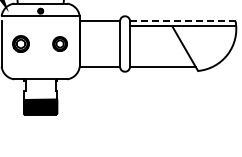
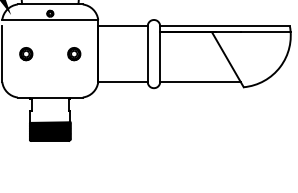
line: (182, 21) -> (224, 26), dashed -> solid
part: (21, 43) -> (26, 53), size x0.62
part: (60, 43) -> (74, 53), size x0.71

